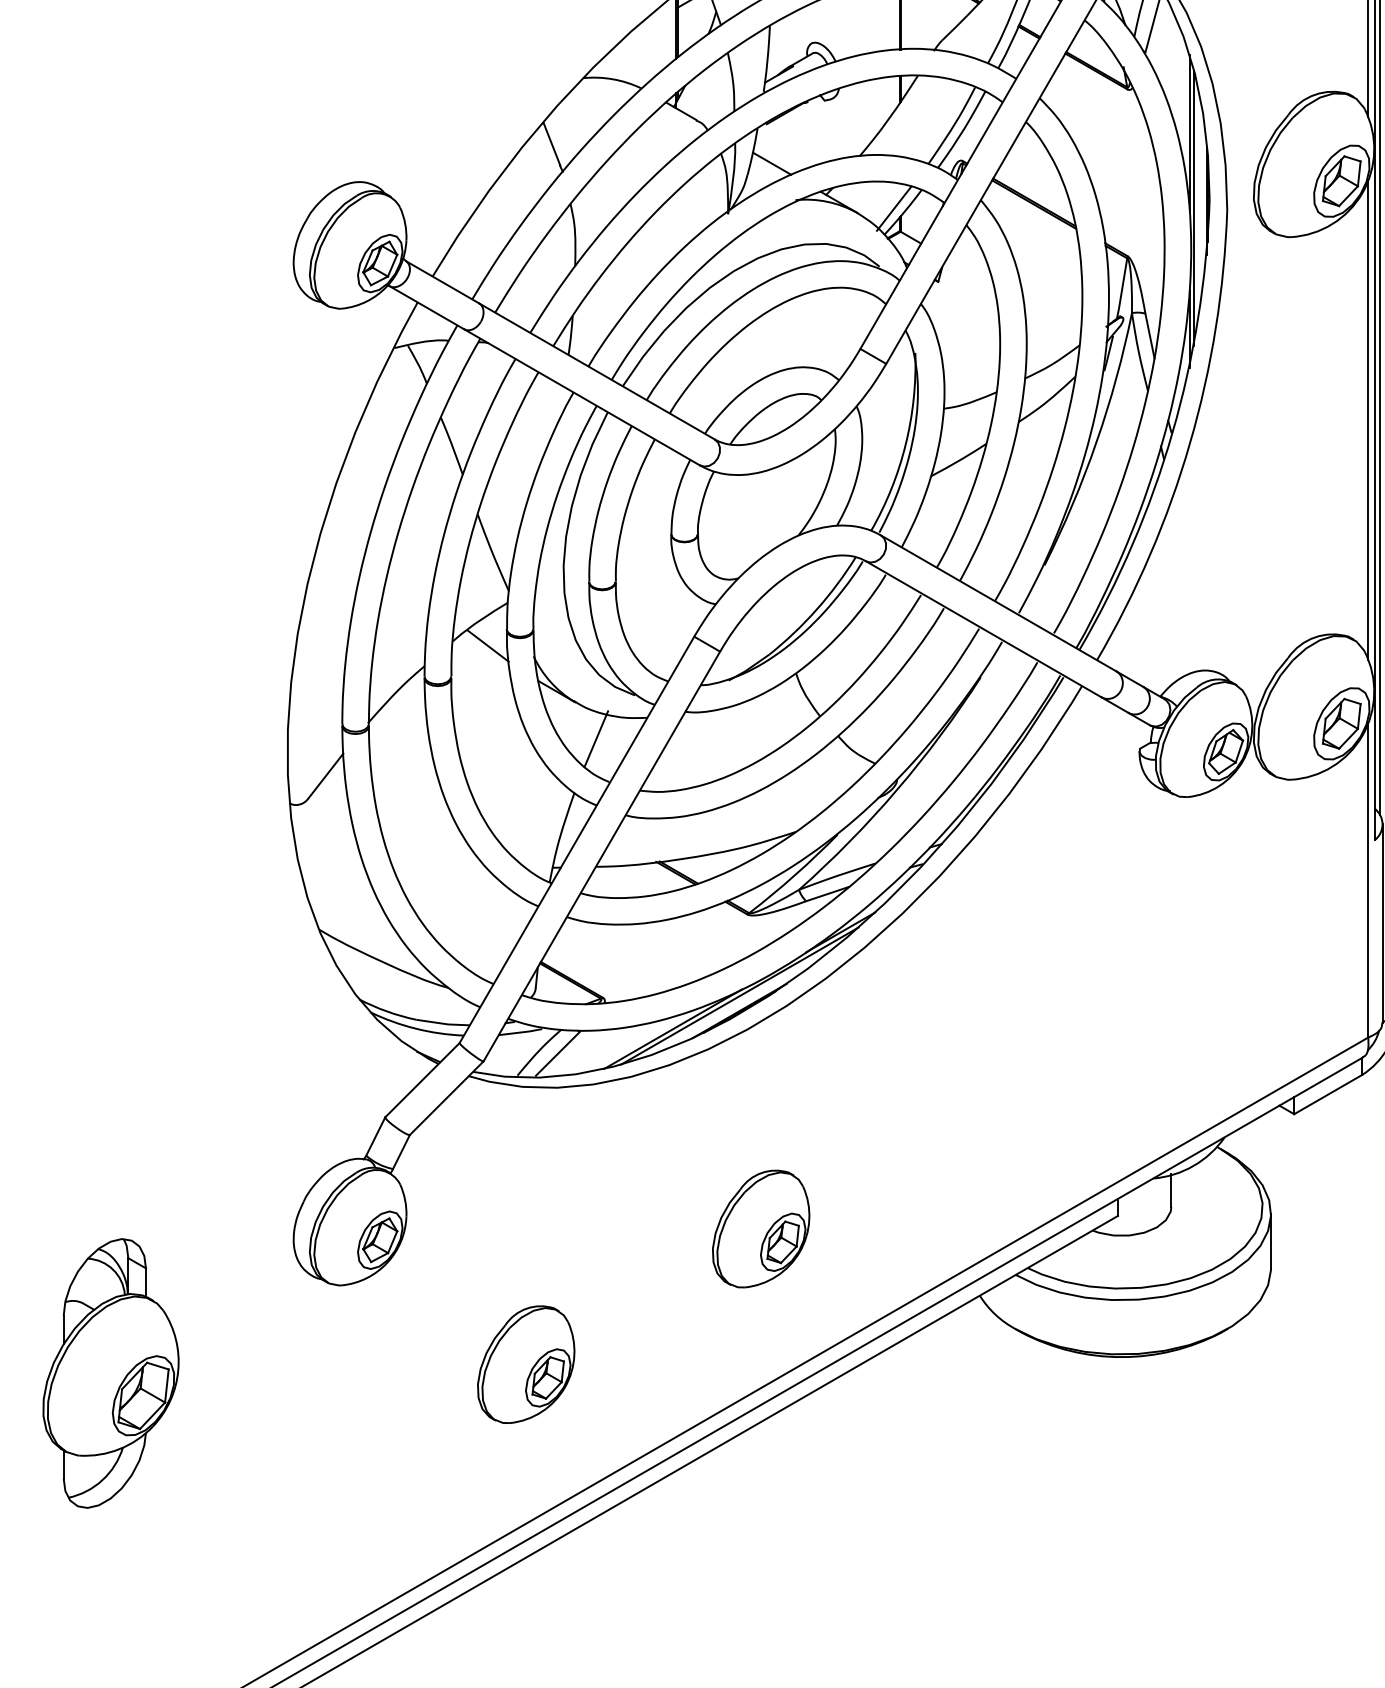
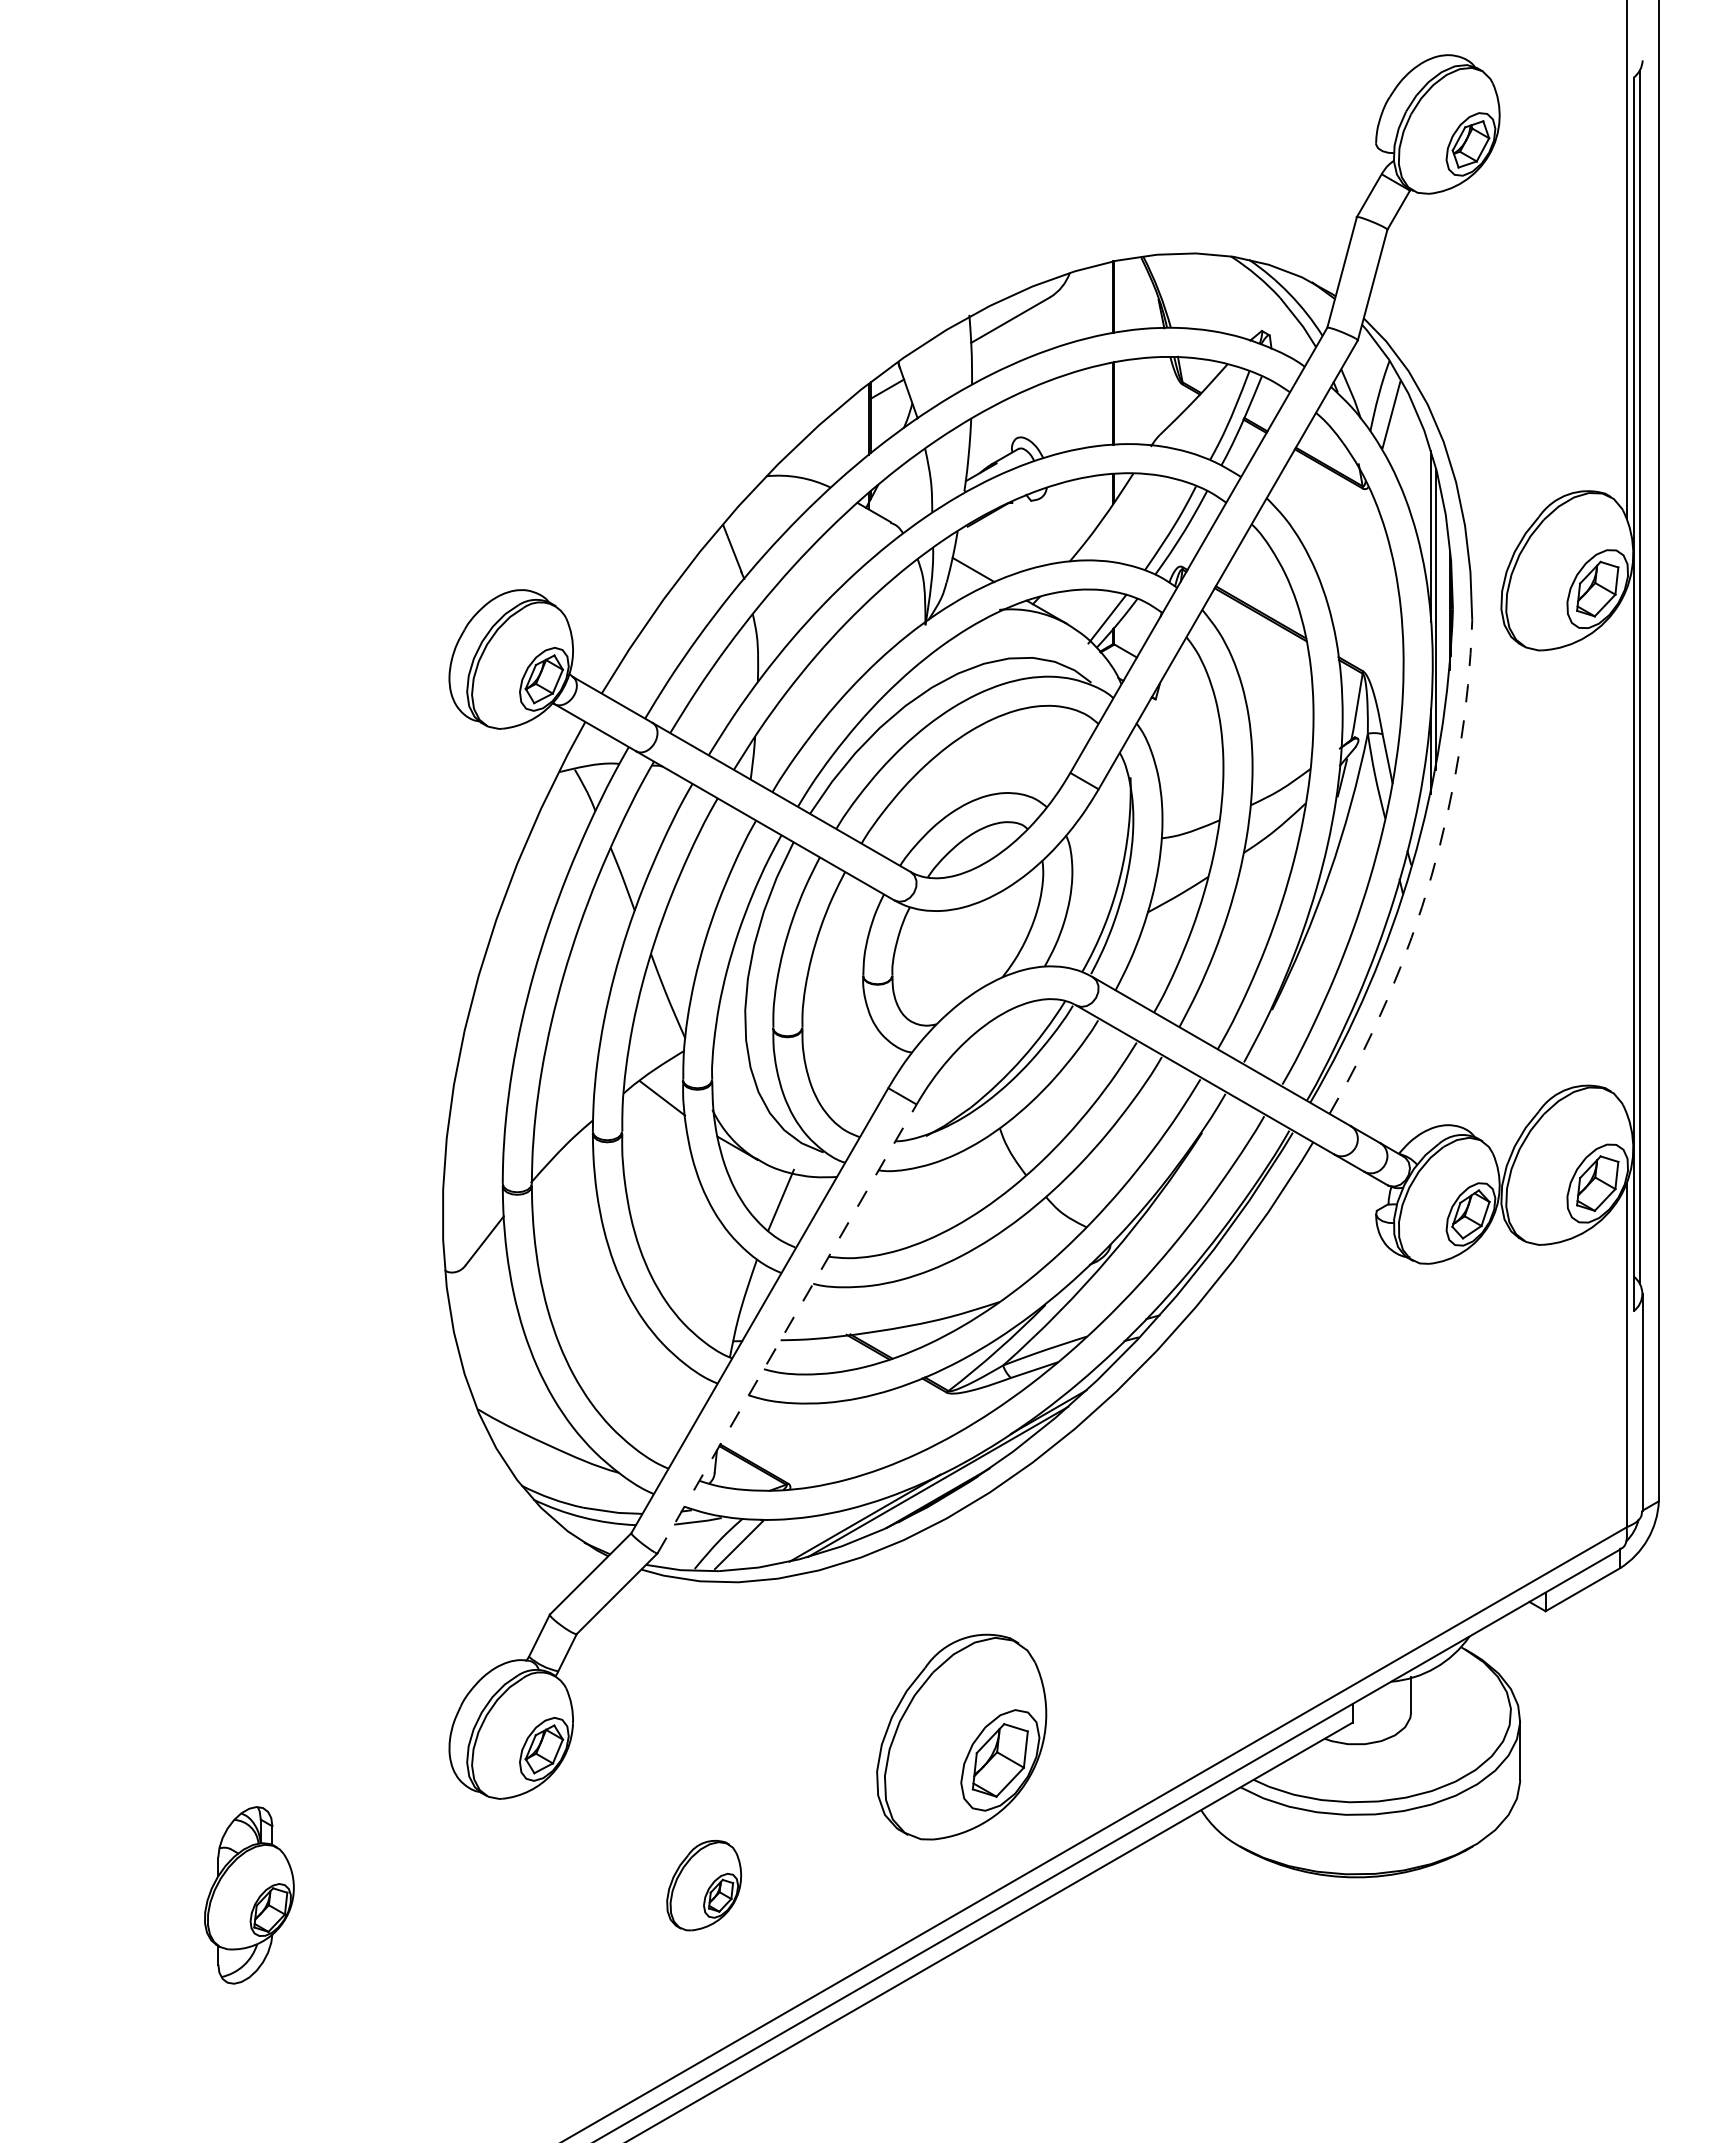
line: (1368, 419) -> (1626, 850), removed
arc: (1190, 443) -> (1431, 876), solid -> dashed
line: (602, 856) -> (787, 1328), solid -> dashed
part: (761, 1228) -> (961, 1736), size x1.6
part: (525, 1364) -> (703, 1885), size x0.7
part: (111, 1373) -> (249, 1895), size x0.6

